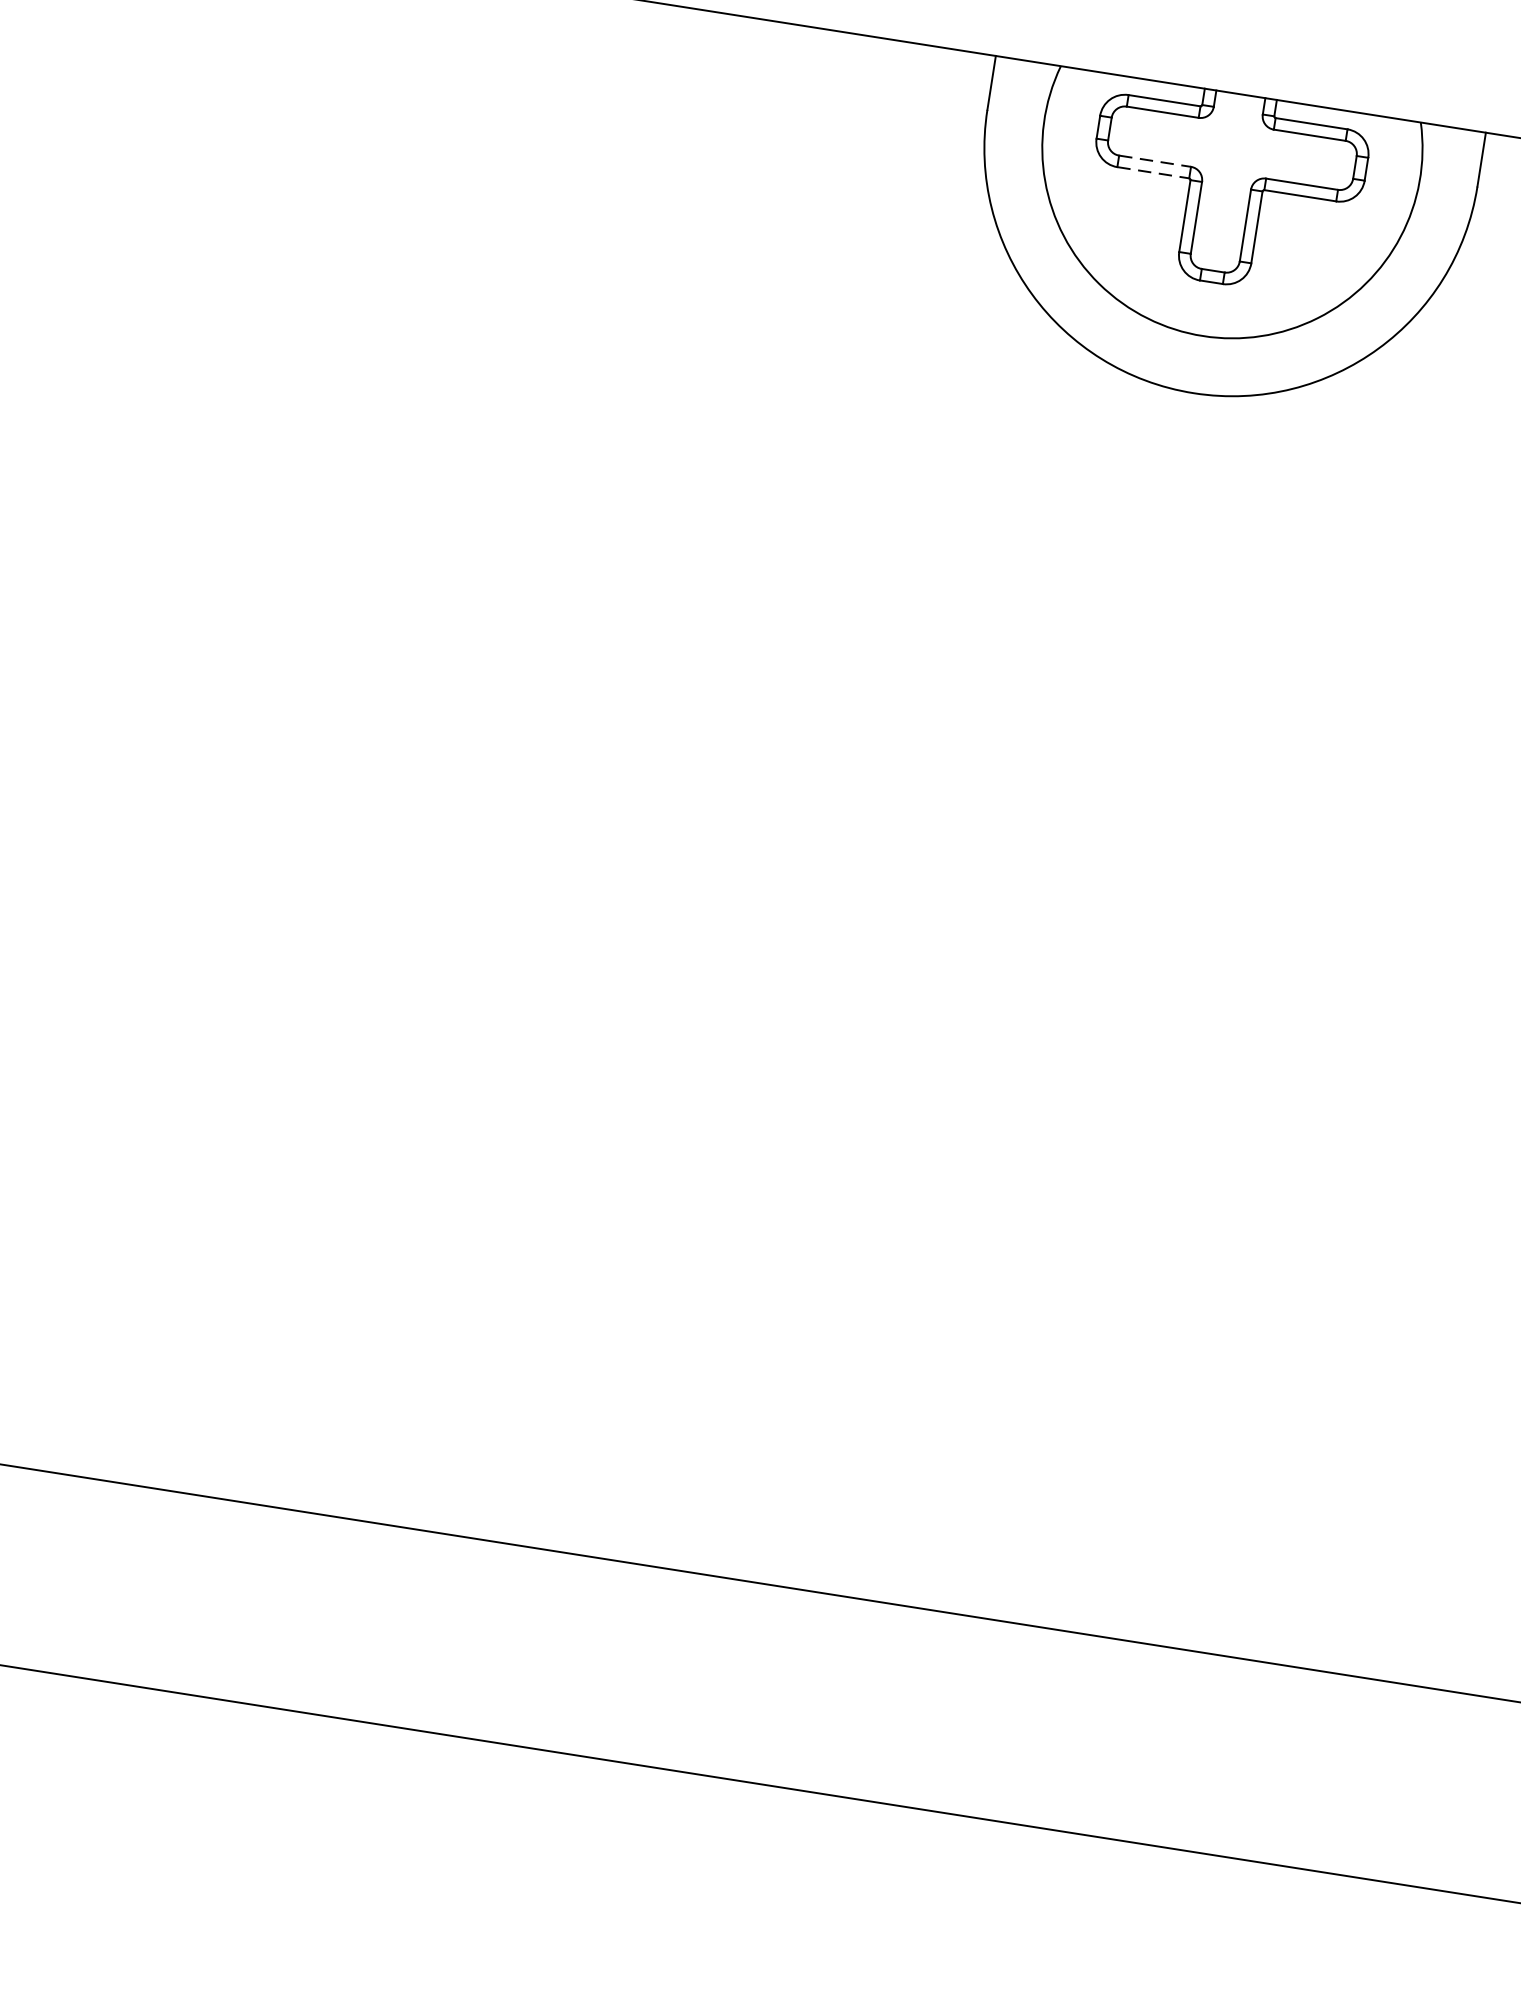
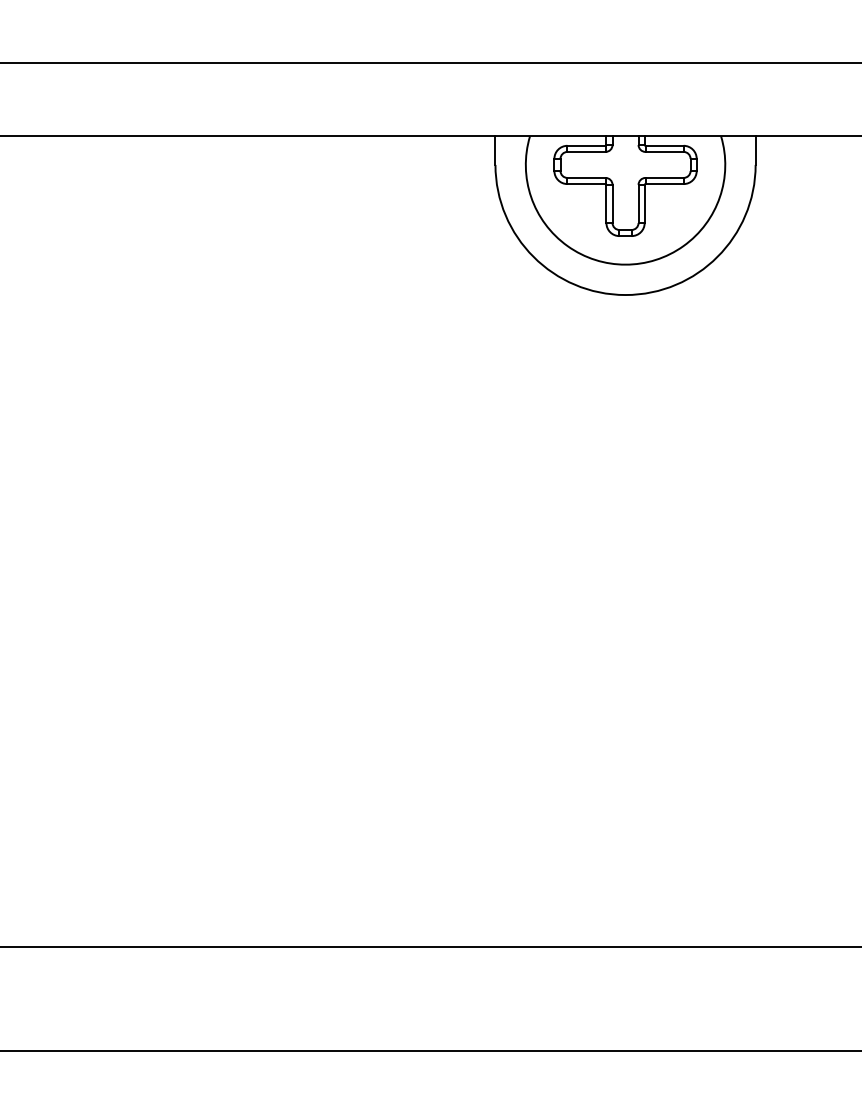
line: (1157, 160) -> (587, 177), dashed -> solid
line: (1154, 173) -> (587, 184), dashed -> solid

